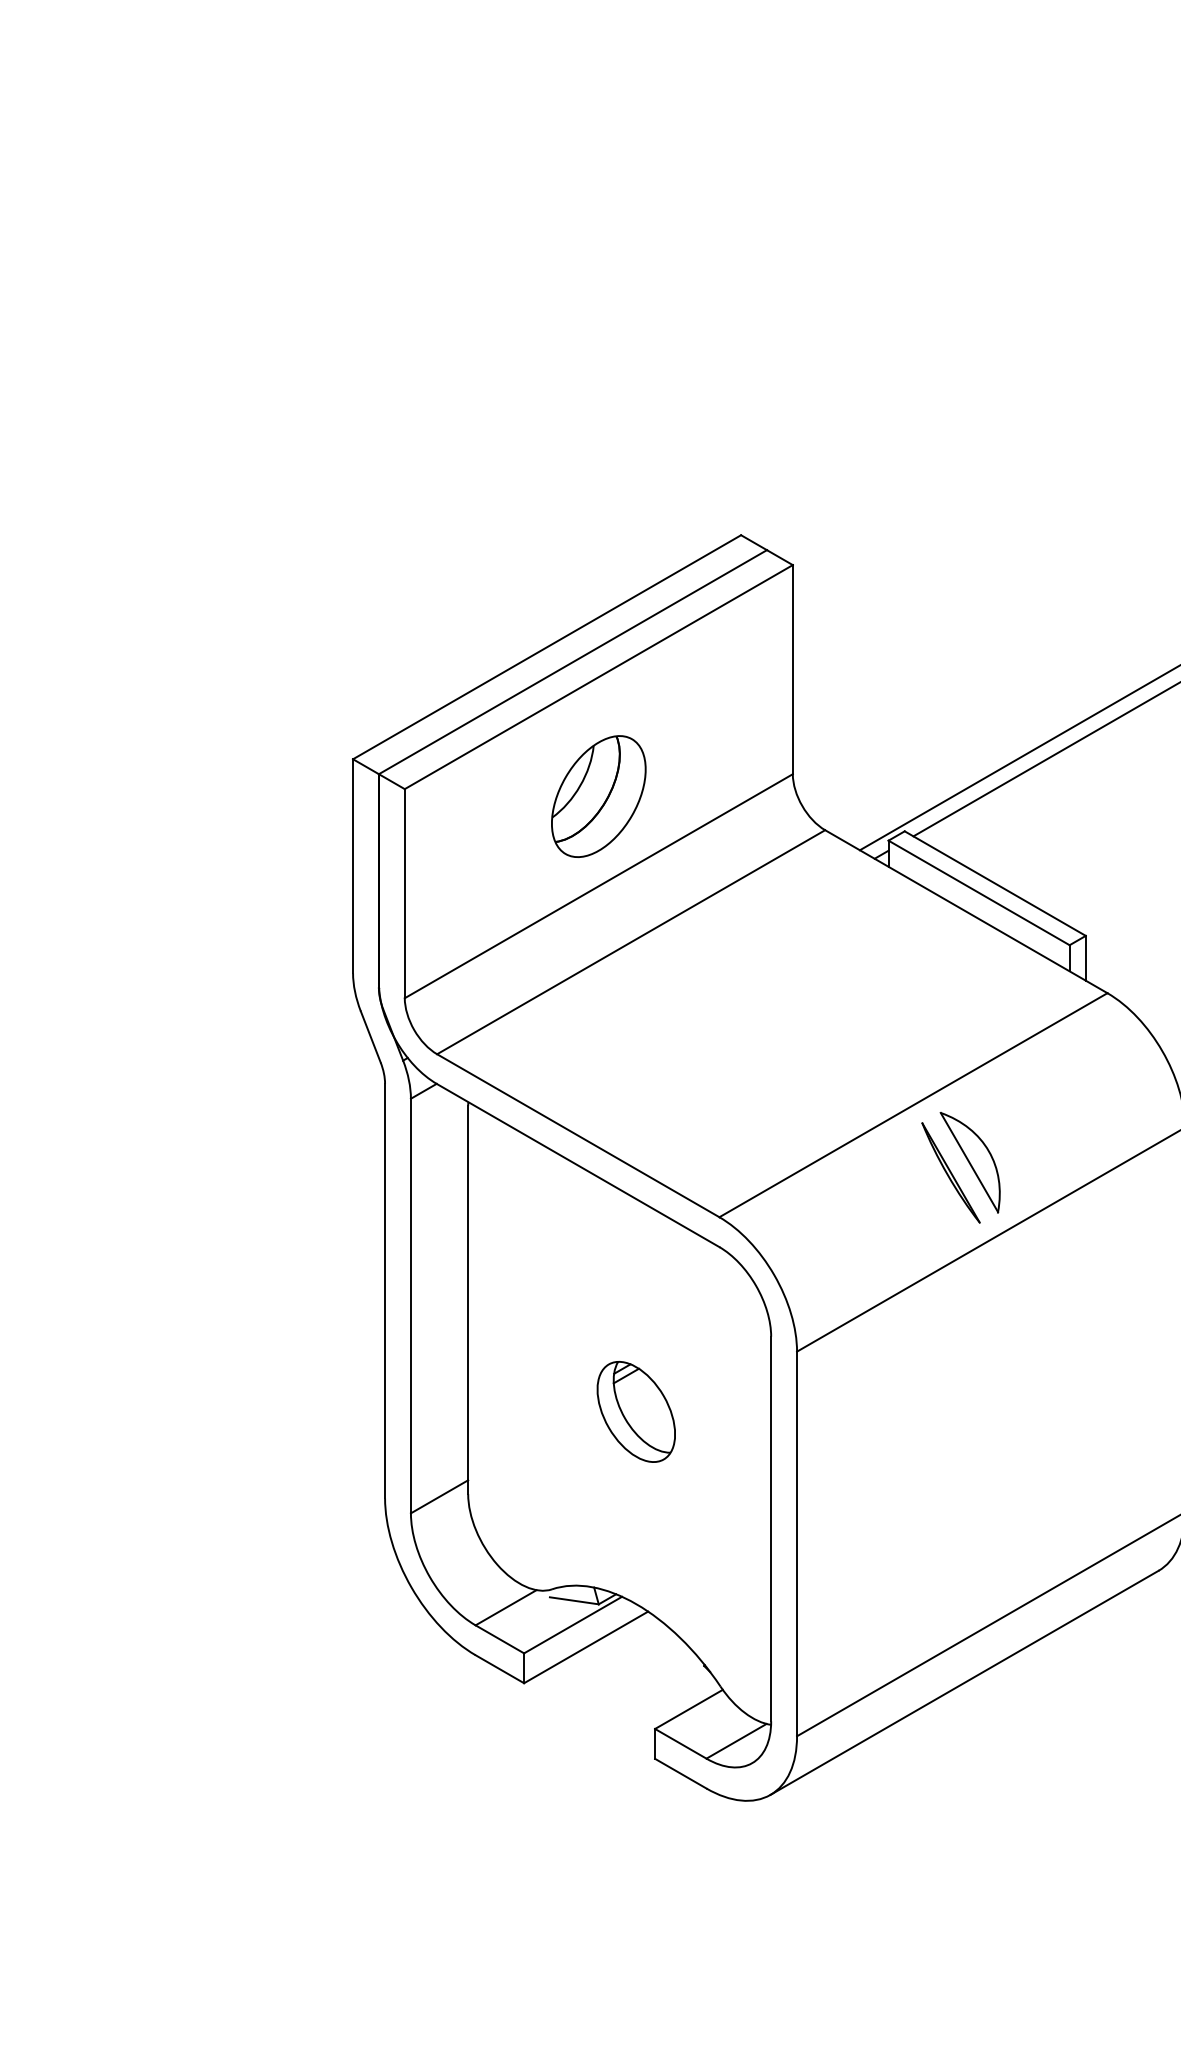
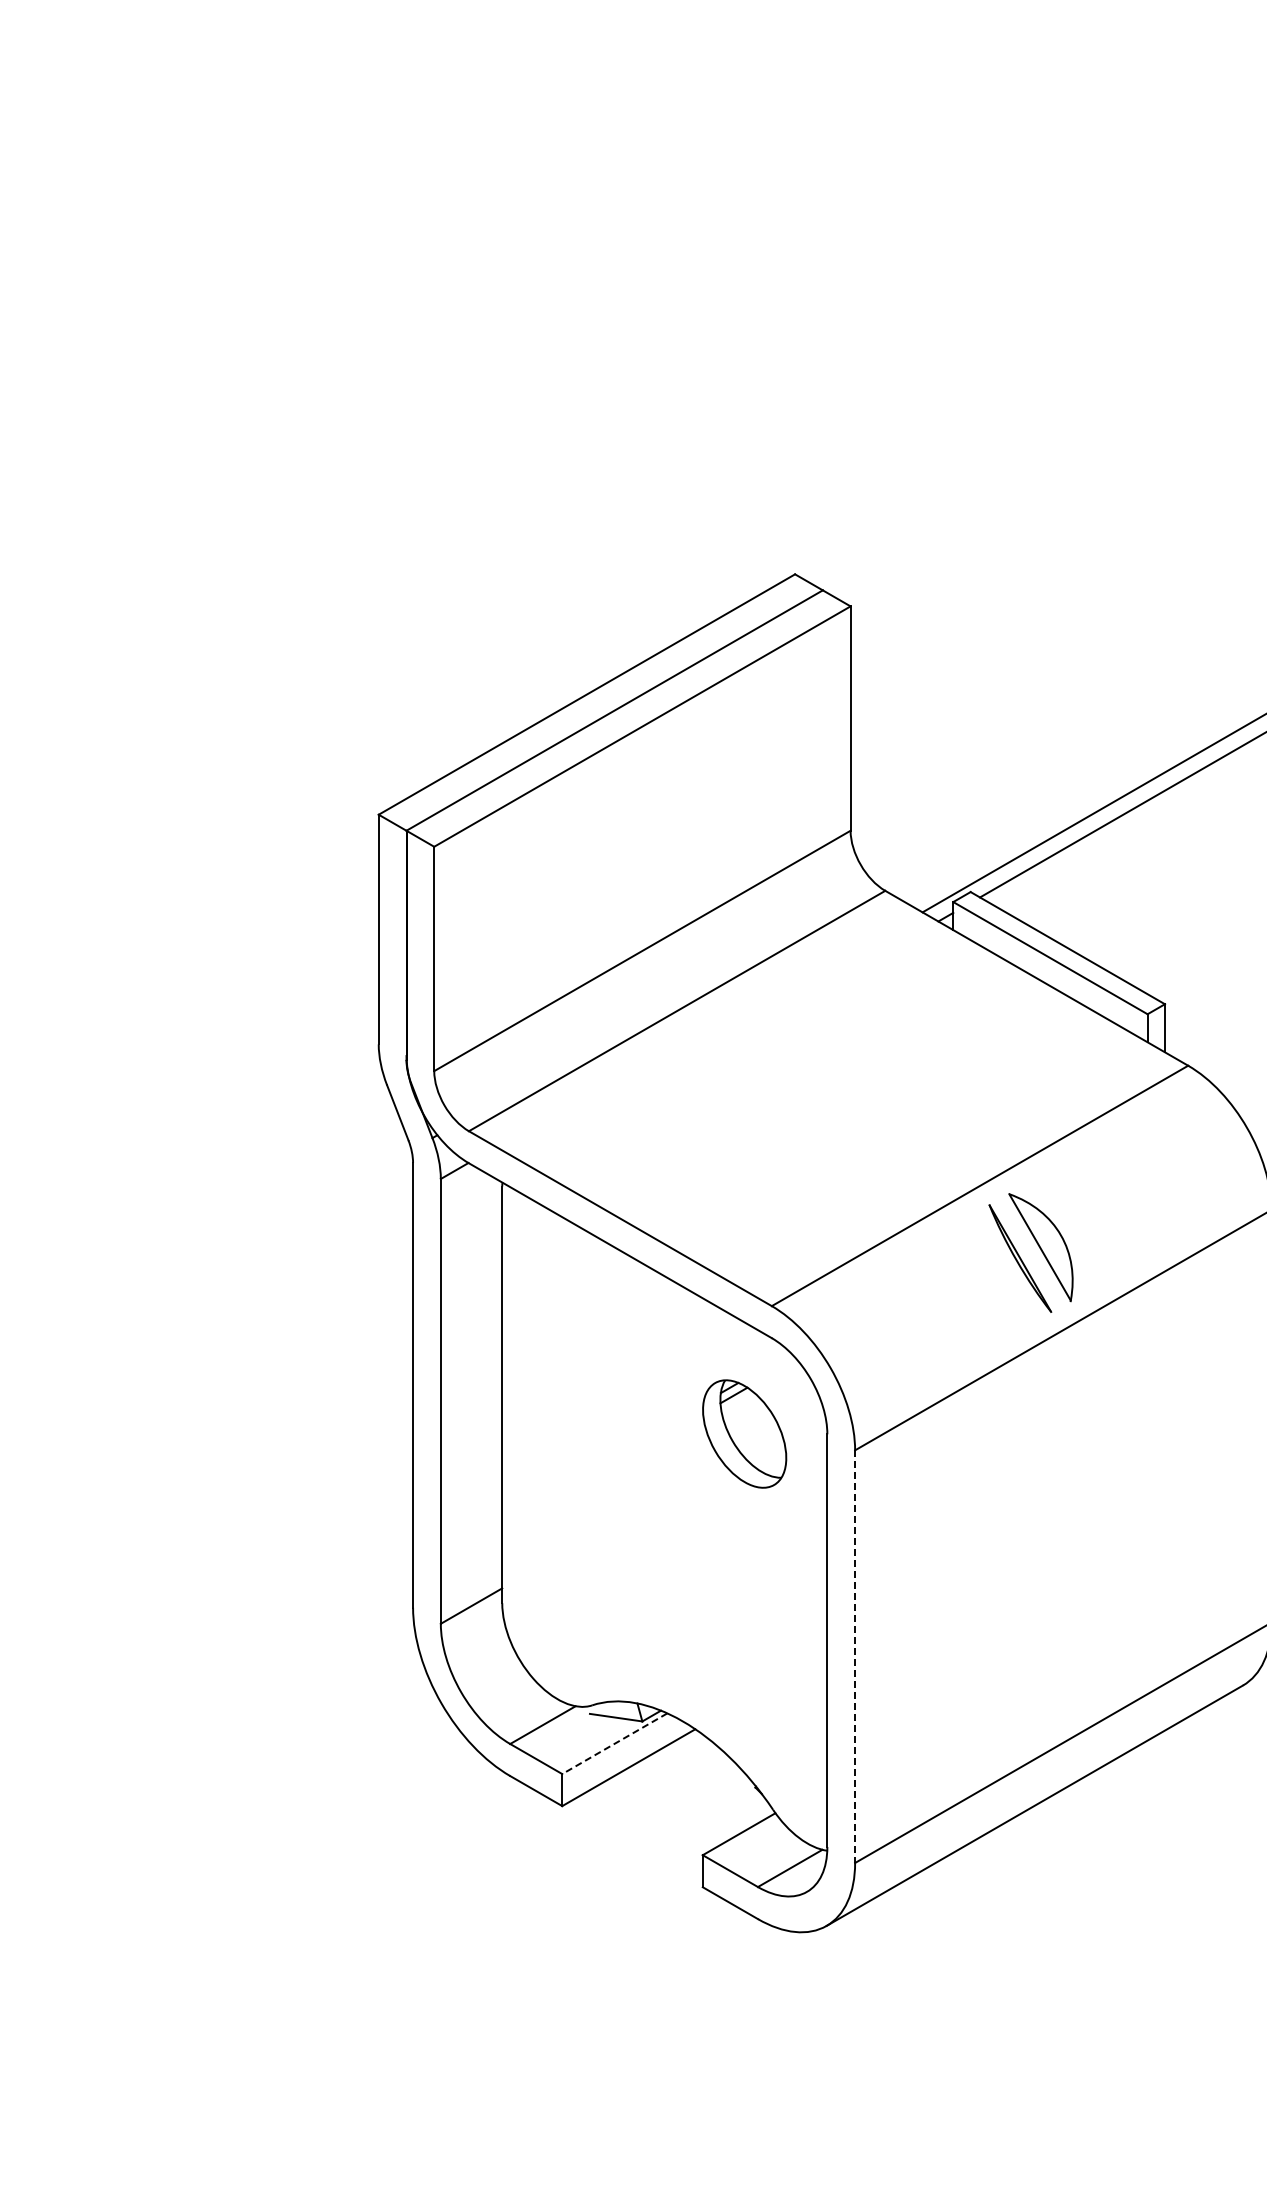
part: (598, 796) -> (642, 854), removed
part: (636, 1411) -> (744, 1433), moved
line: (797, 1544) -> (855, 1657), solid -> dashed
line: (572, 1624) -> (614, 1743), solid -> dashed

